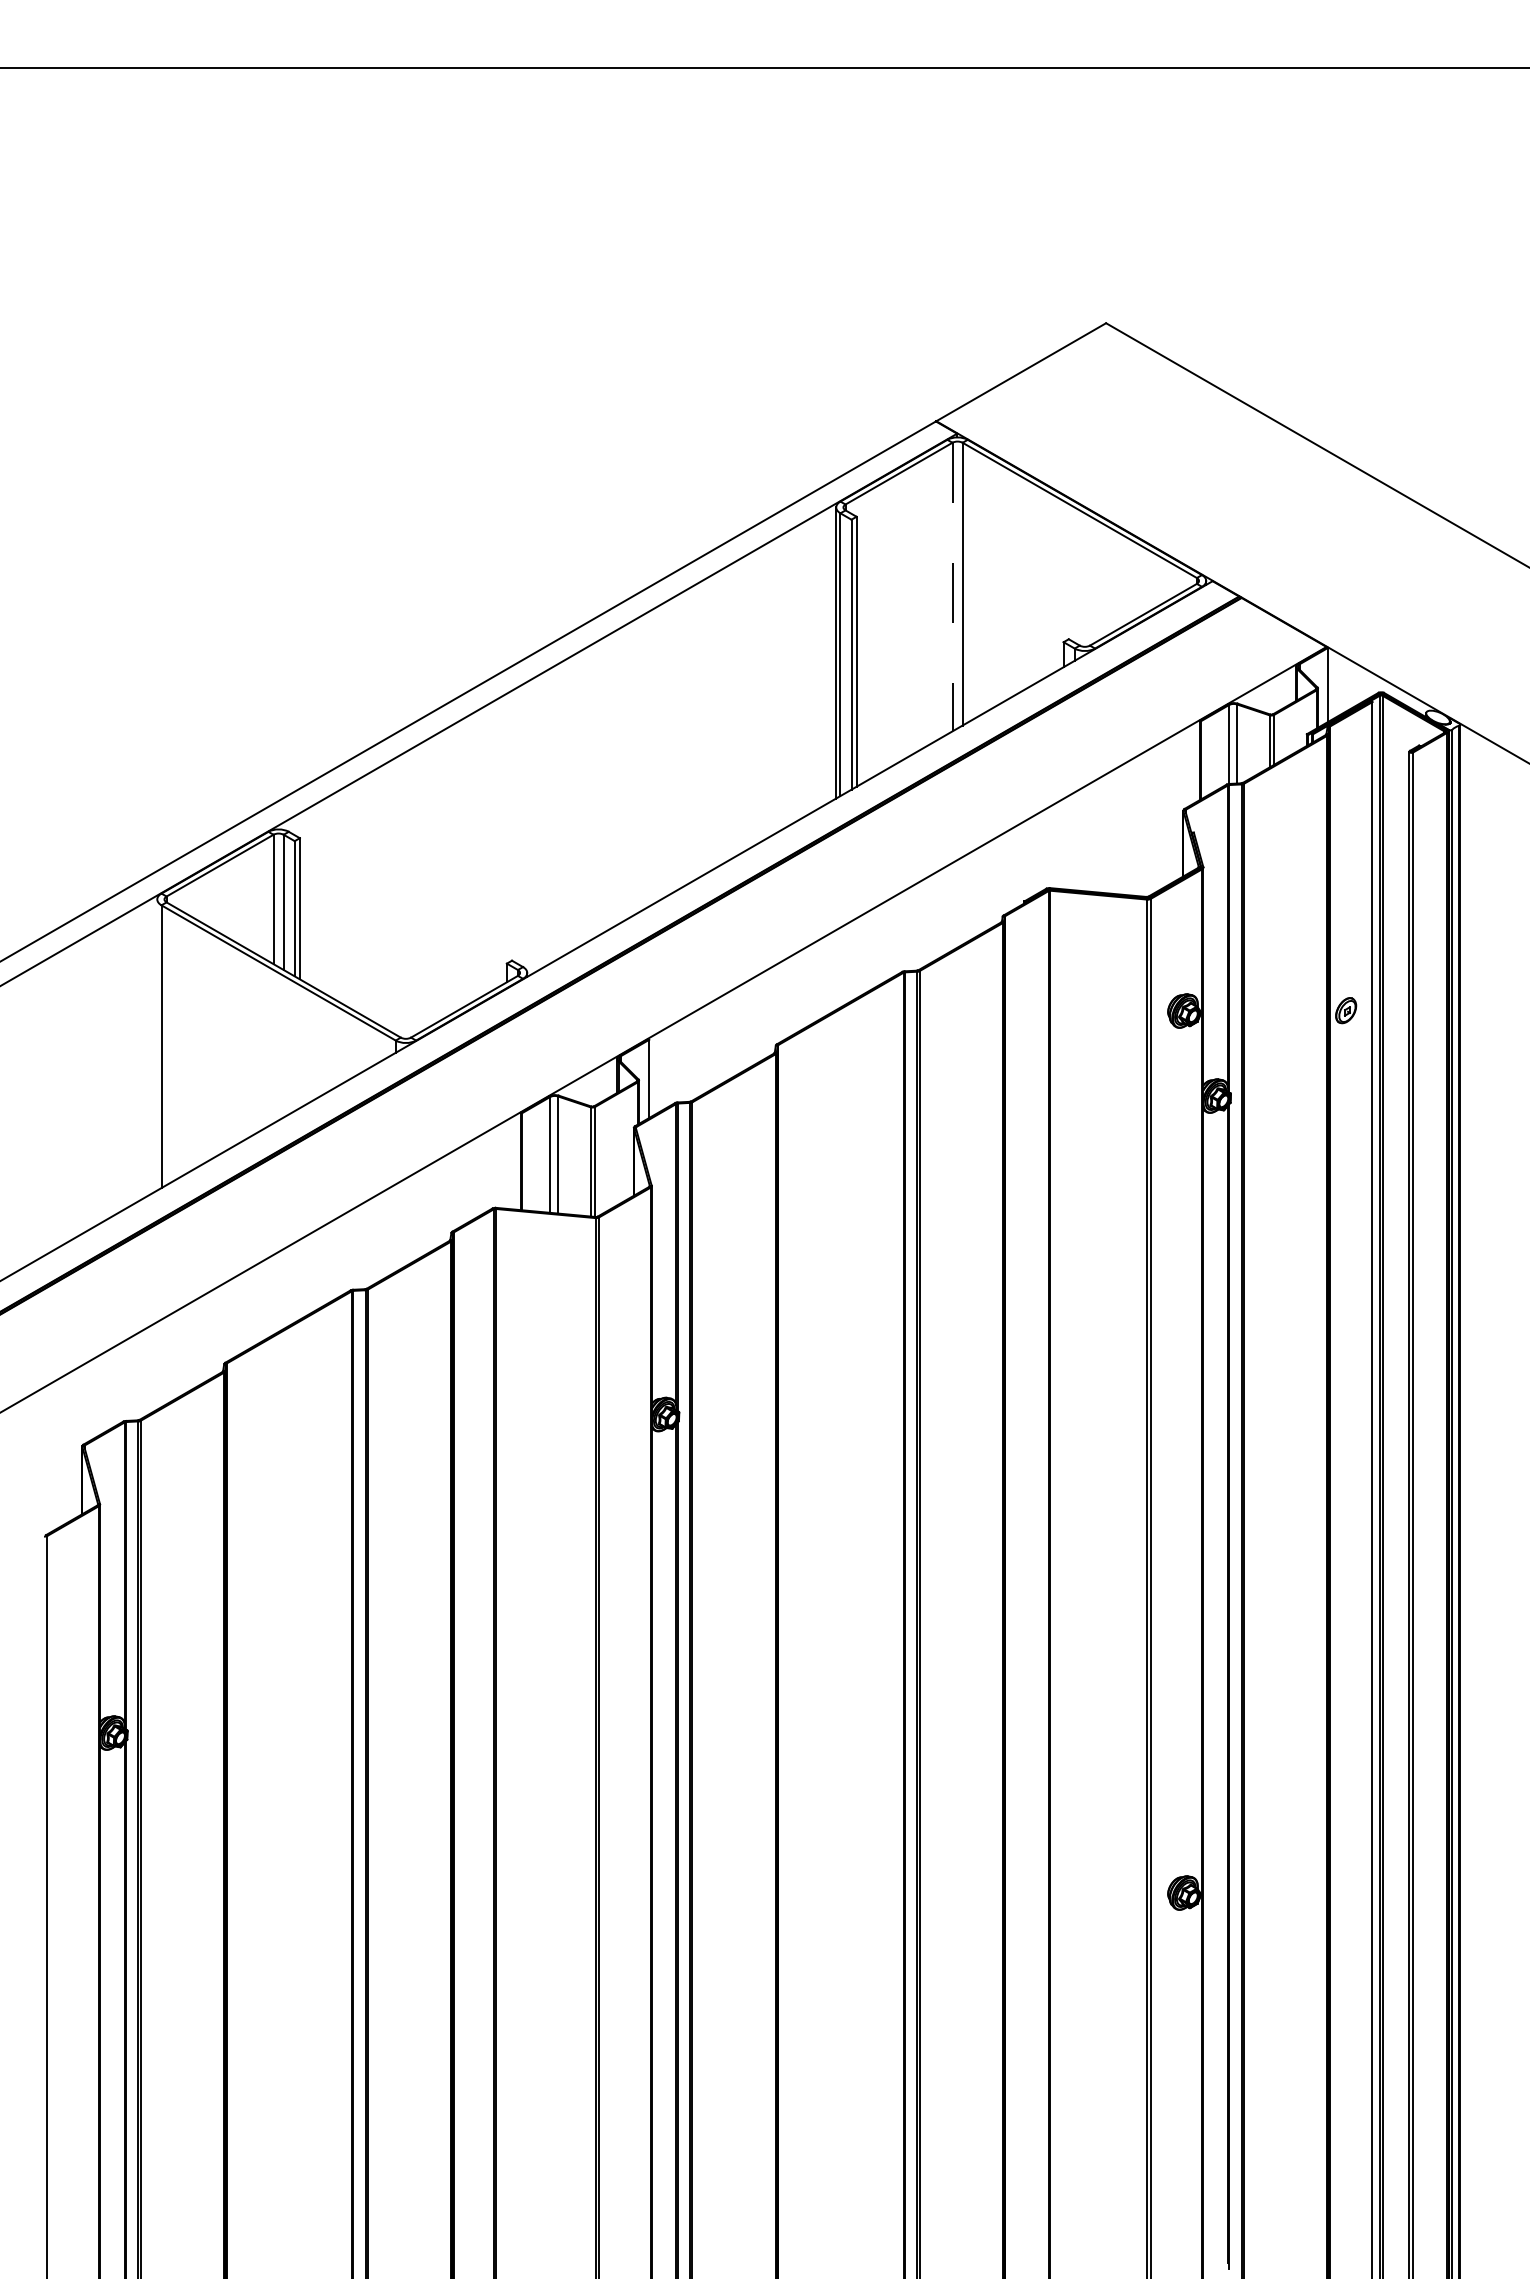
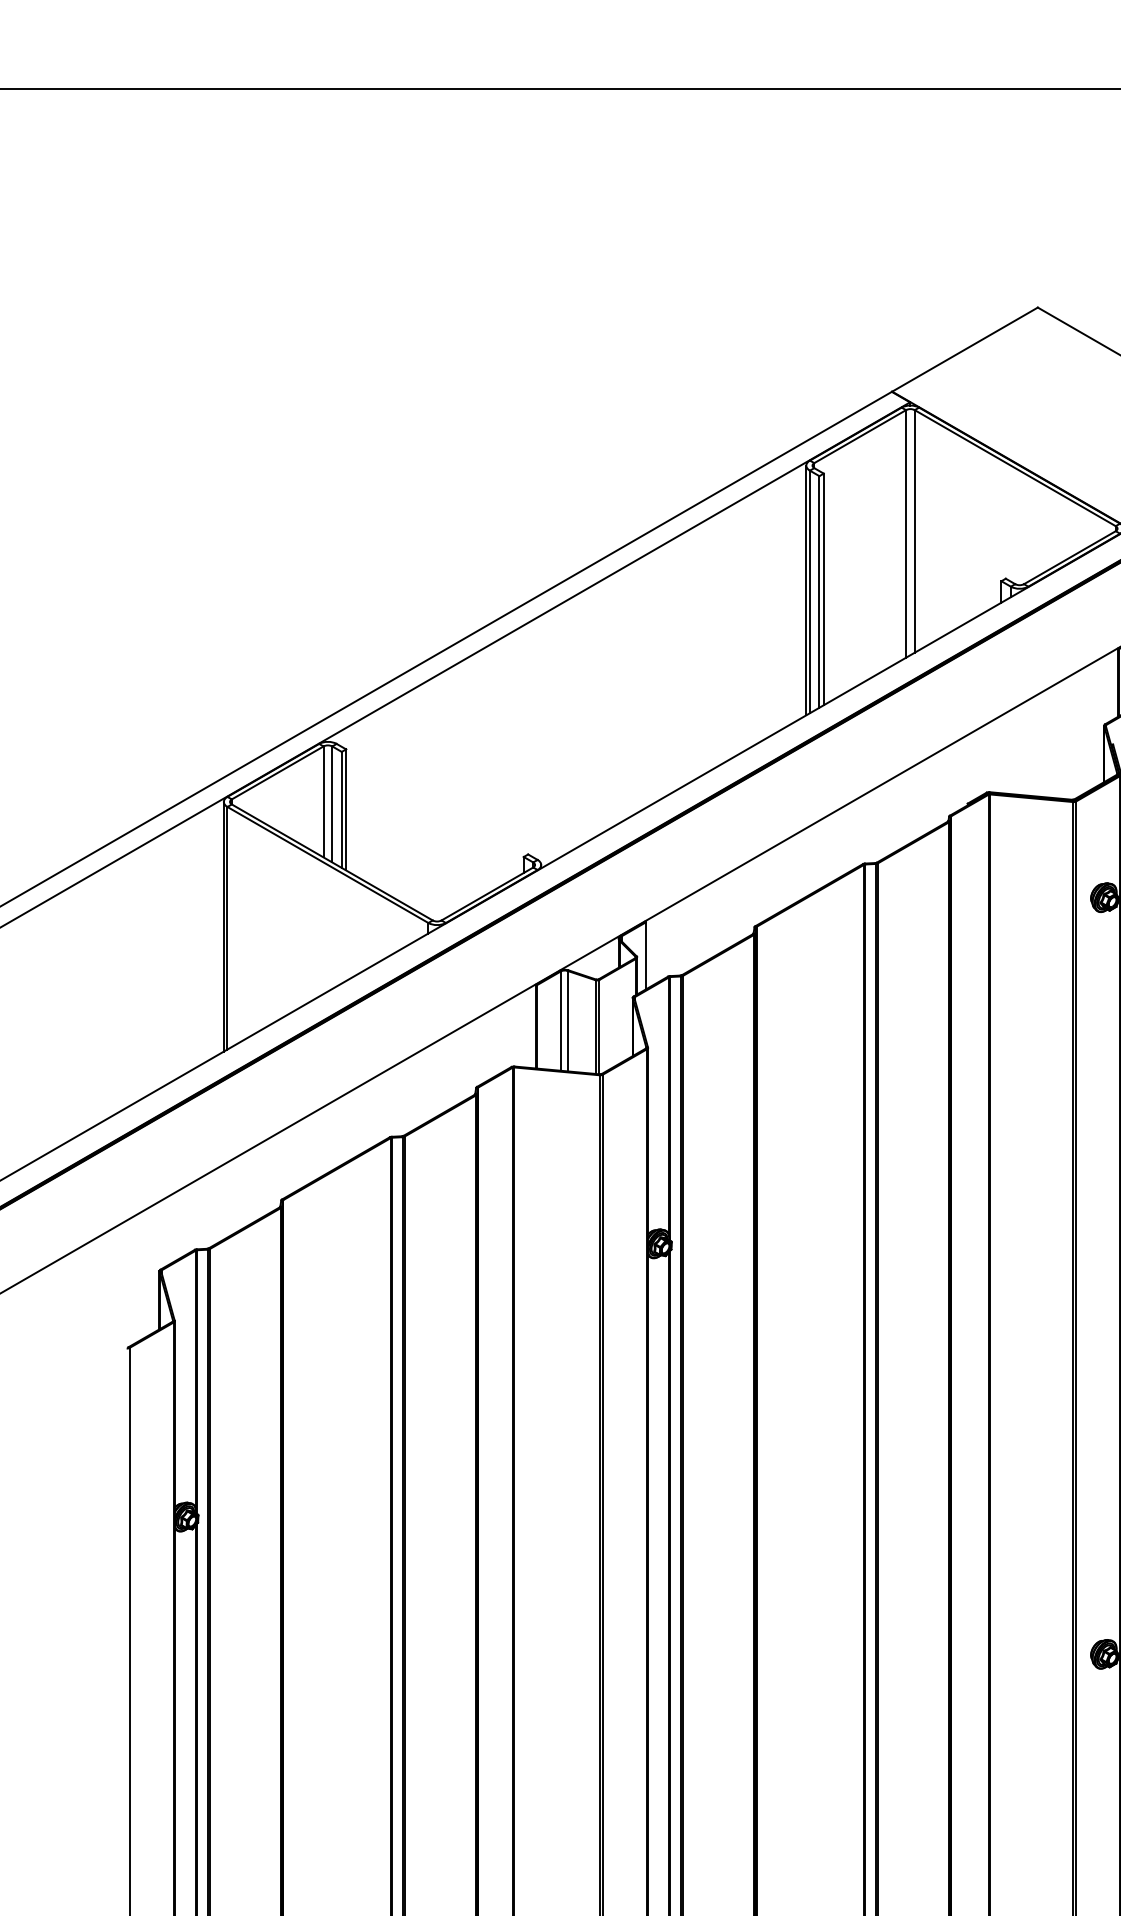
line: (952, 587) -> (906, 534), dashed -> solid
line: (157, 1044) -> (224, 926), added

